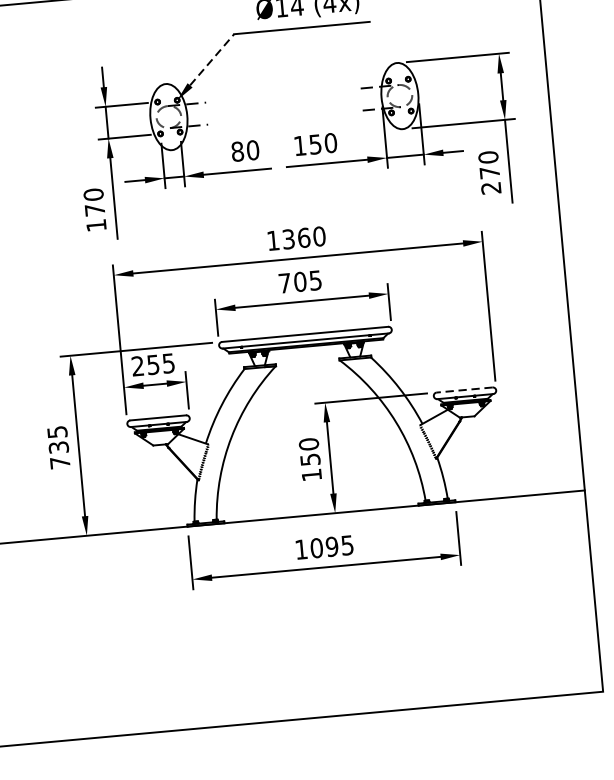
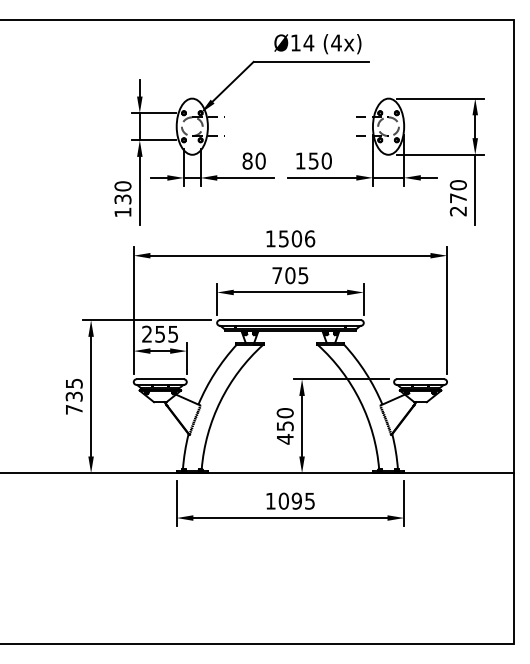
line: (212, 59) -> (233, 81), dashed -> solid
text: (94, 210) -> (122, 199), 170 -> 130
text: (304, 237) -> (297, 238), 1360 -> 1506
line: (464, 390) -> (420, 379), dashed -> solid
text: (312, 475) -> (285, 439), 150 -> 450

